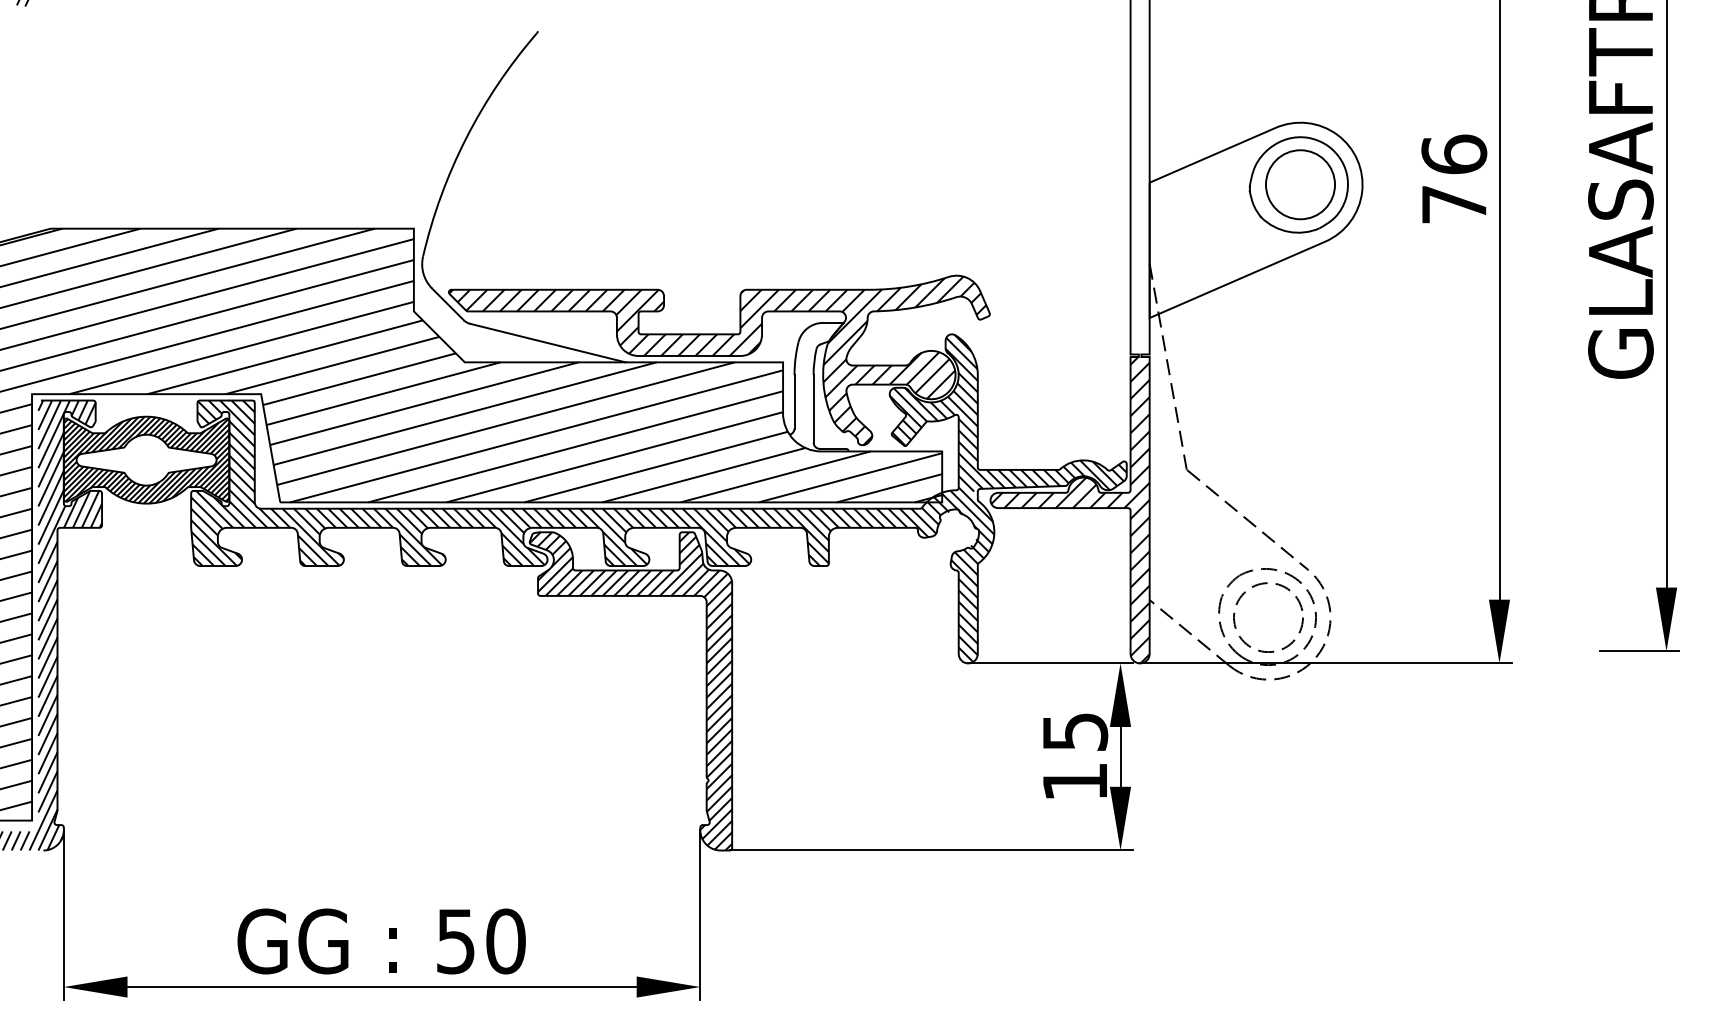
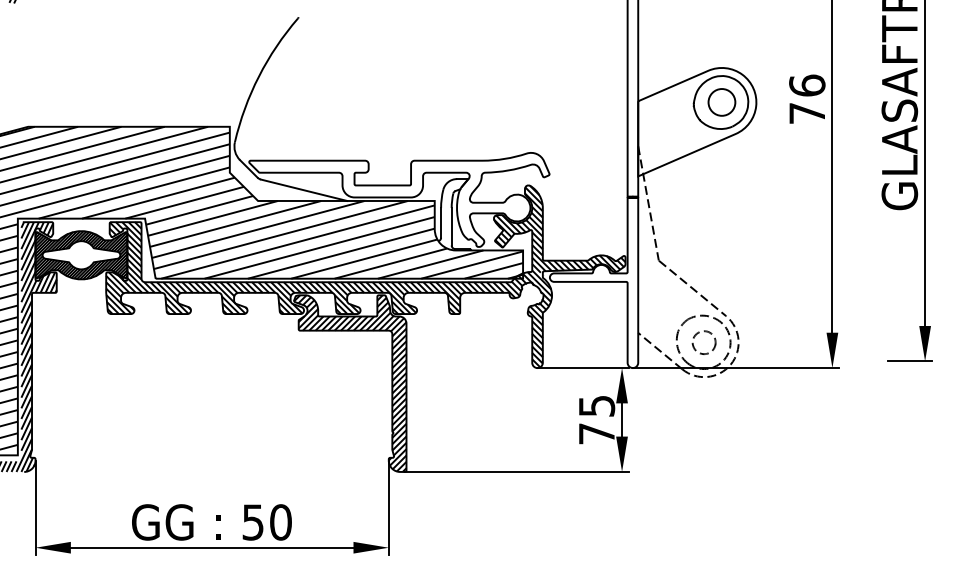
circle: (1299, 184) -> (721, 102), size x0.7
hatch: (717, 359) -> (398, 199), removed
hatch: (1070, 510) -> (594, 283), removed
circle: (1269, 617) -> (704, 342), size x0.6
text: (1074, 781) -> (596, 433), 15 -> 75

